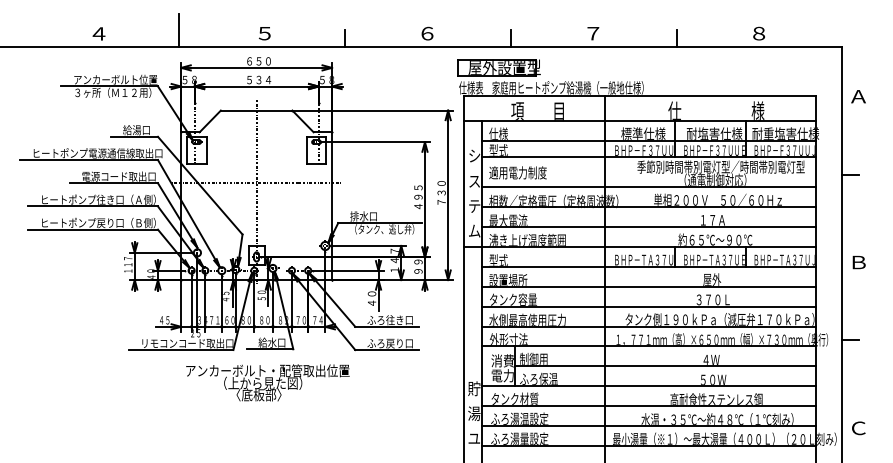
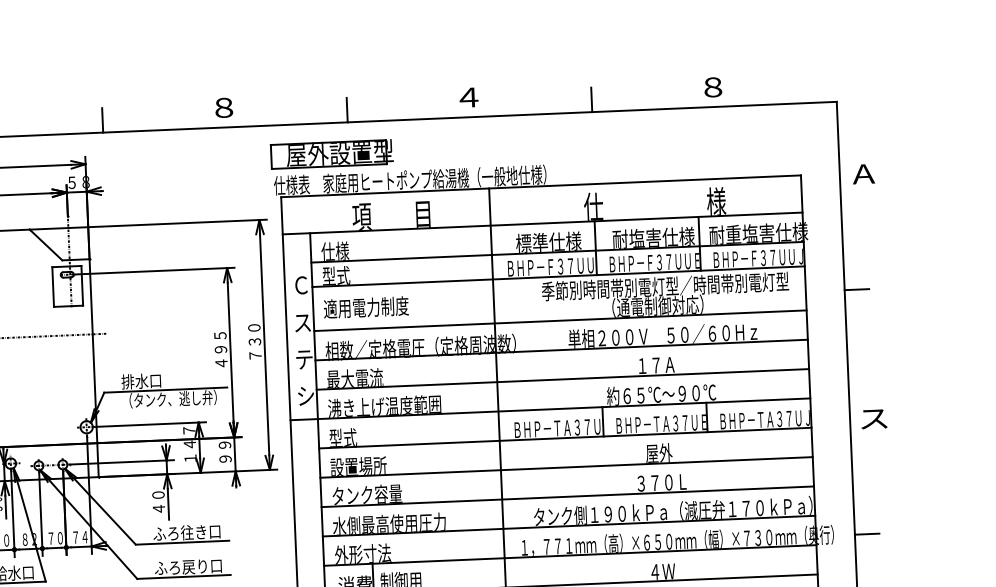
text: (427, 33) -> (224, 107), ６ -> ８
text: (593, 33) -> (468, 97), ７ -> ４
text: (474, 155) -> (300, 284), シ -> Ｃ
text: (474, 230) -> (305, 395), ム -> シ
text: (858, 262) -> (873, 418), Ｂ -> ス

